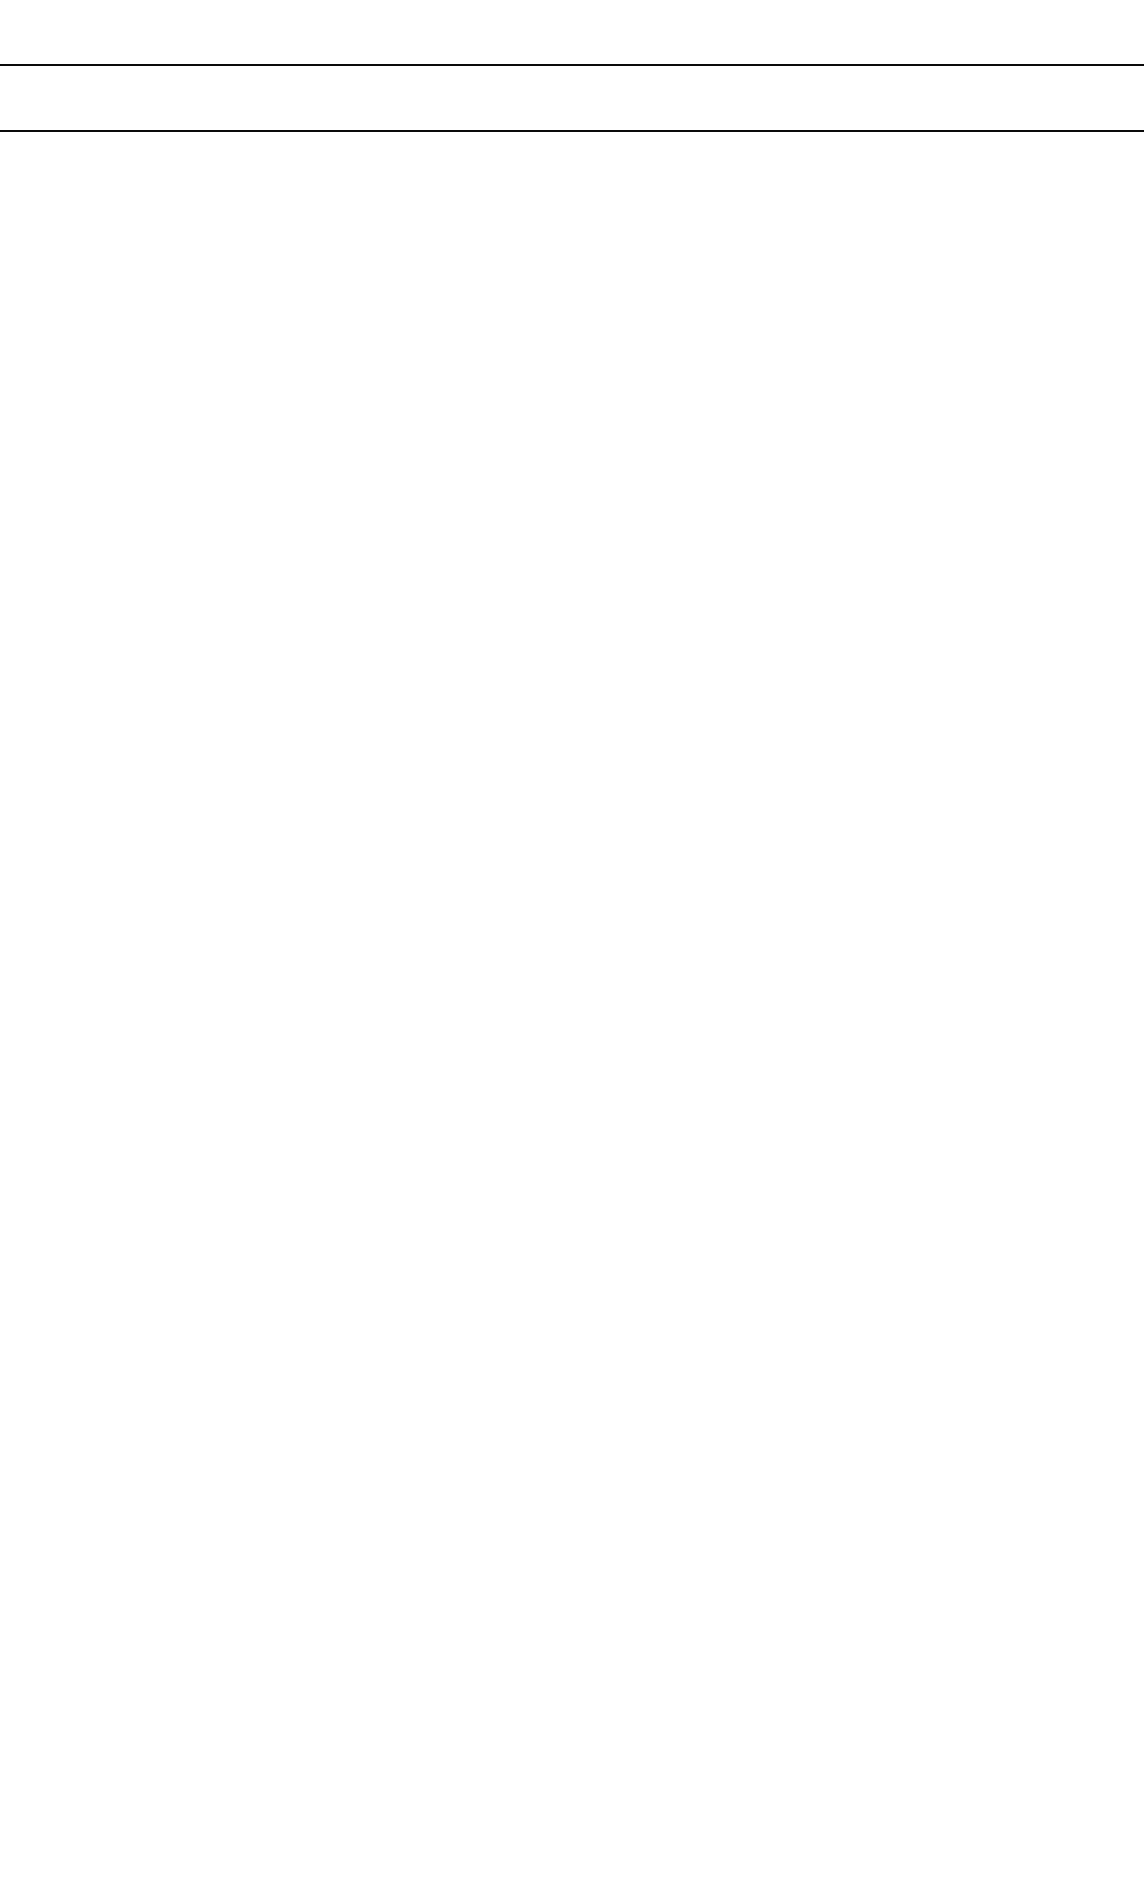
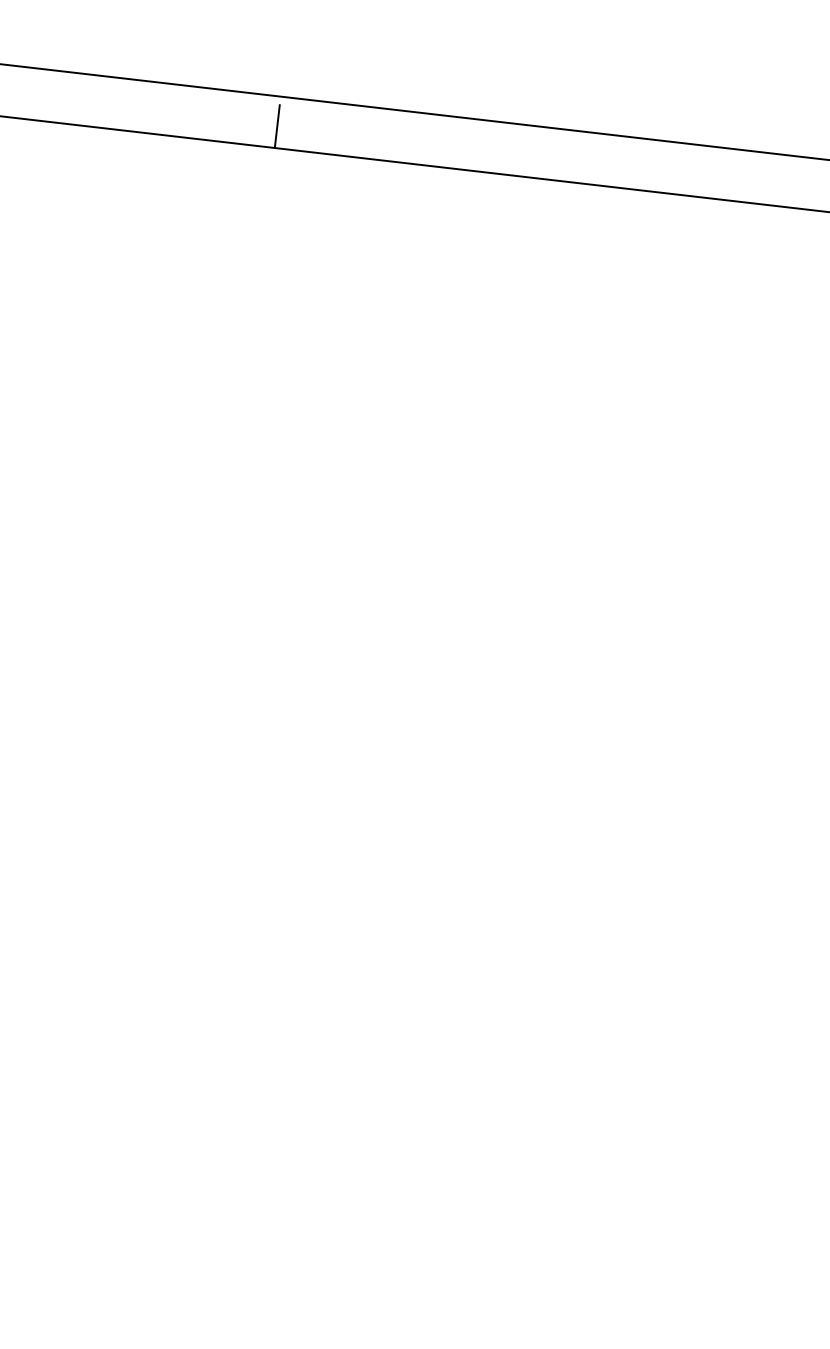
line: (405, 102) -> (277, 125), added

